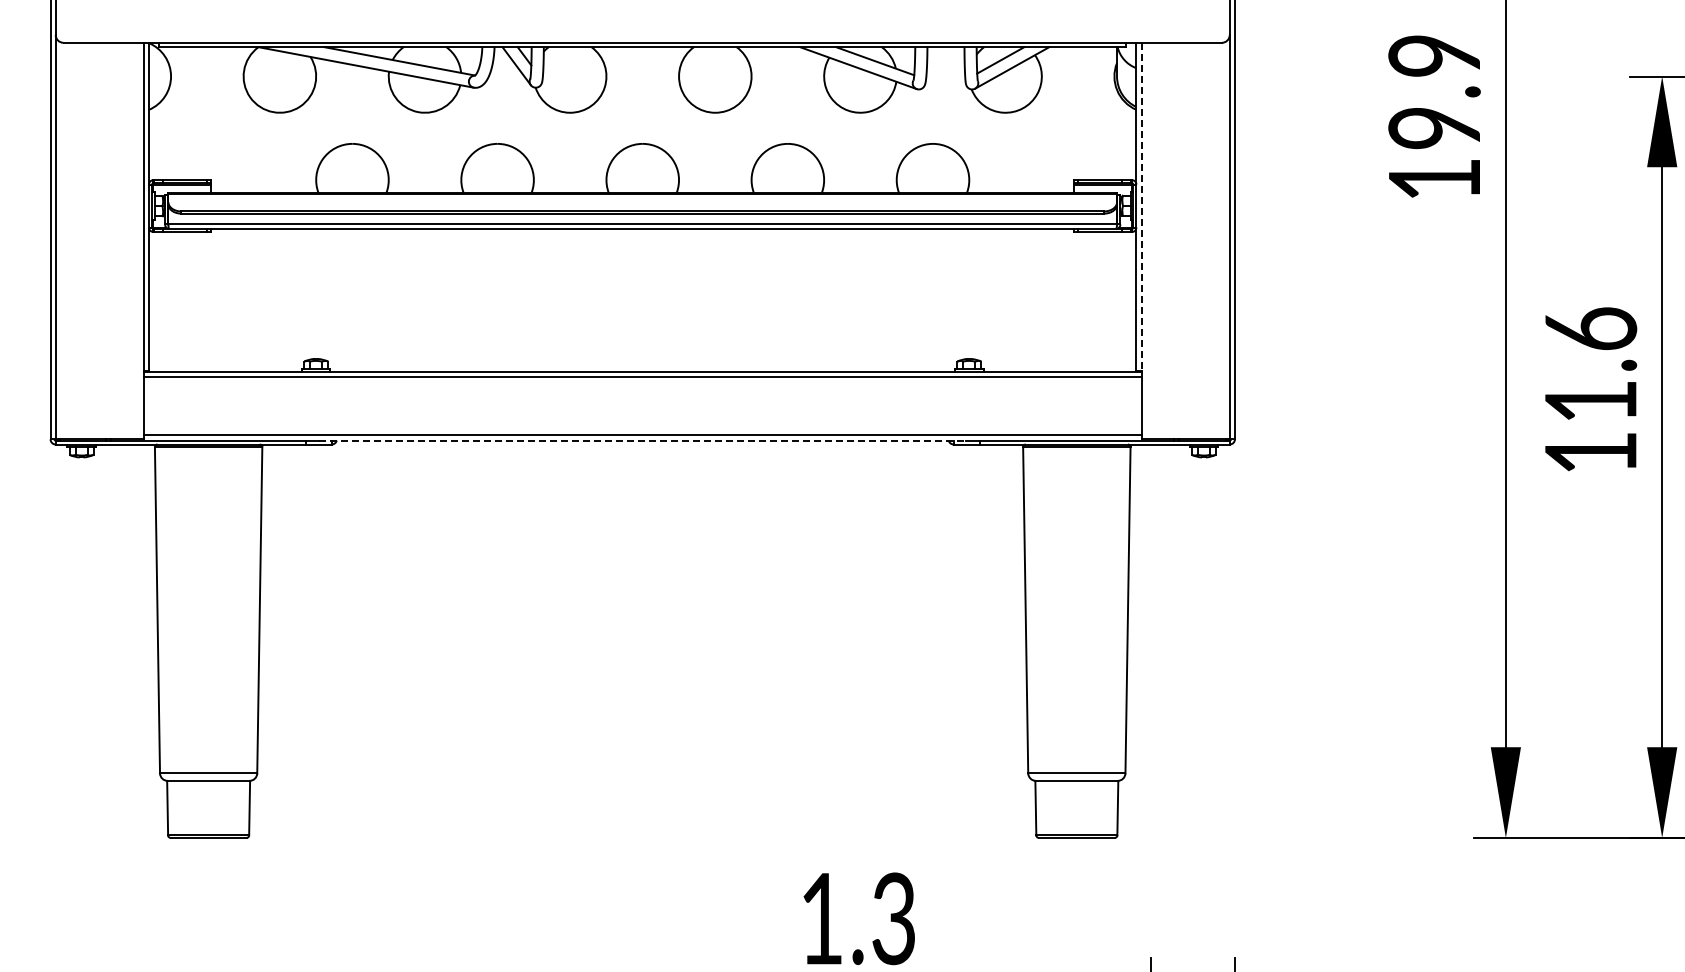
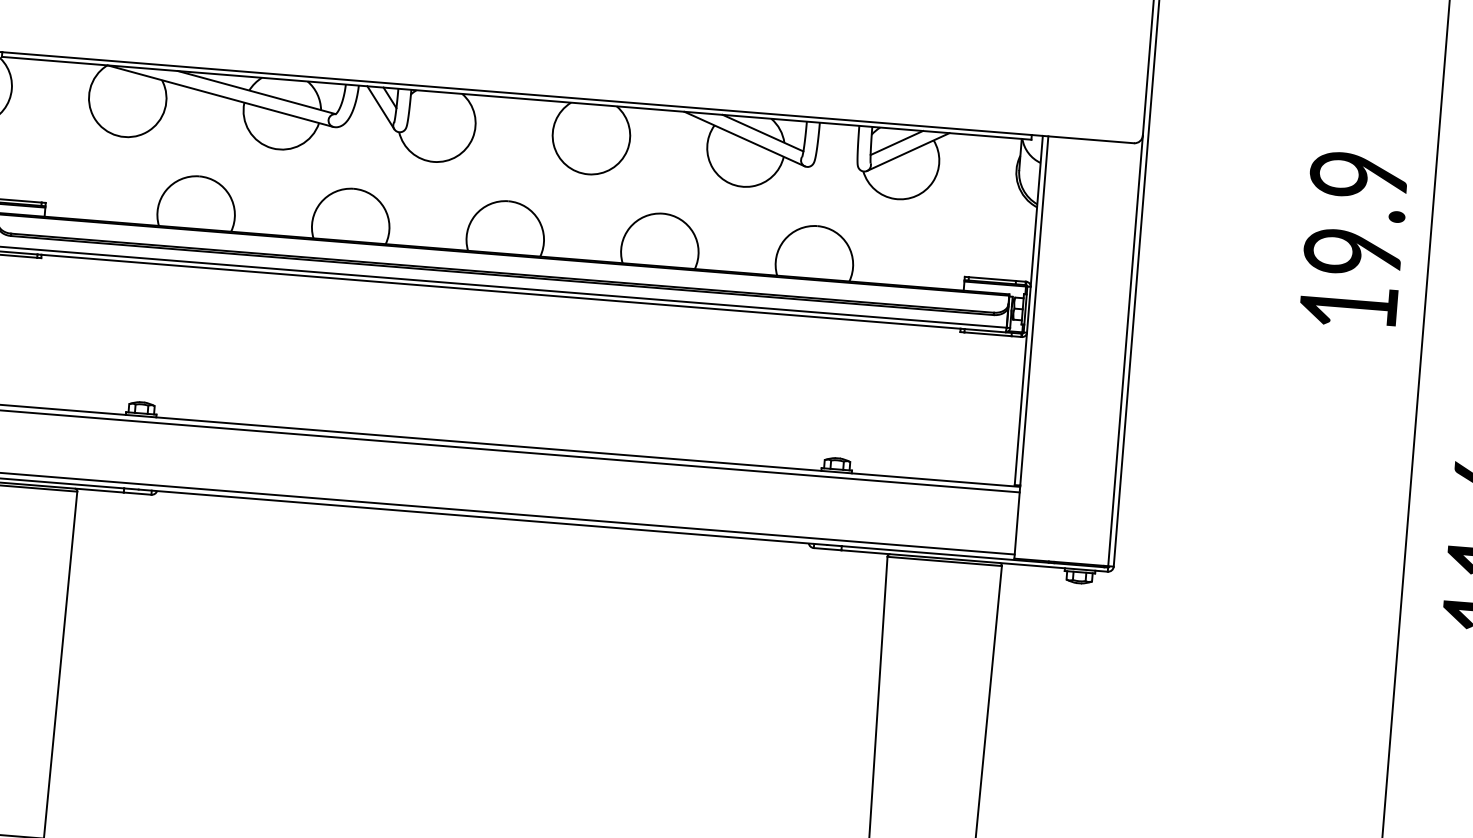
line: (1141, 206) -> (1034, 310), dashed -> solid
line: (643, 440) -> (483, 517), dashed -> solid

